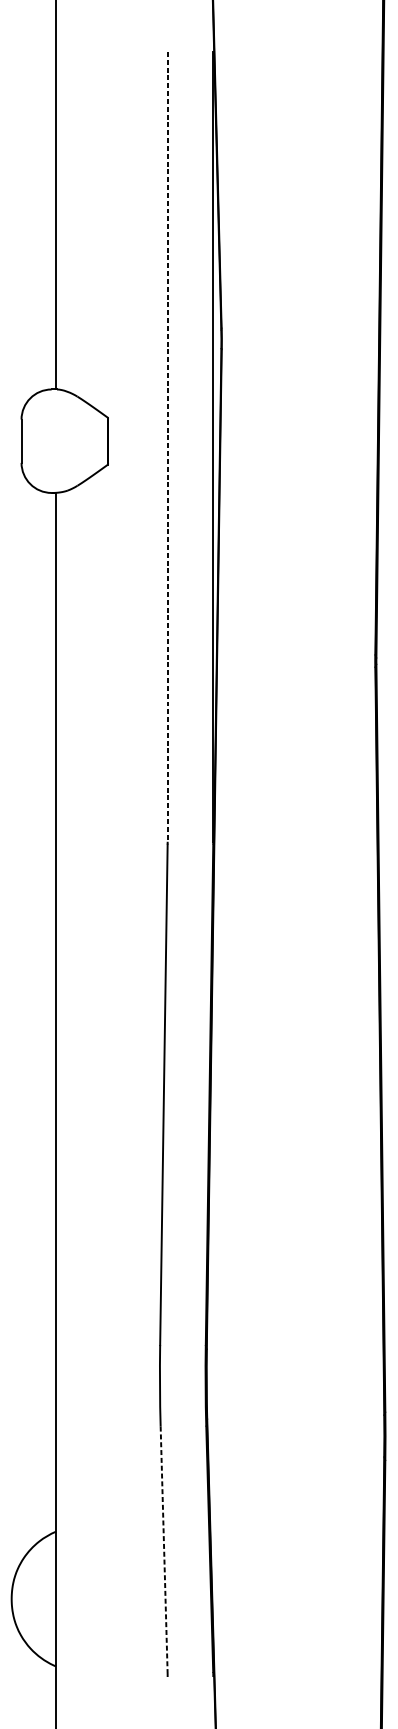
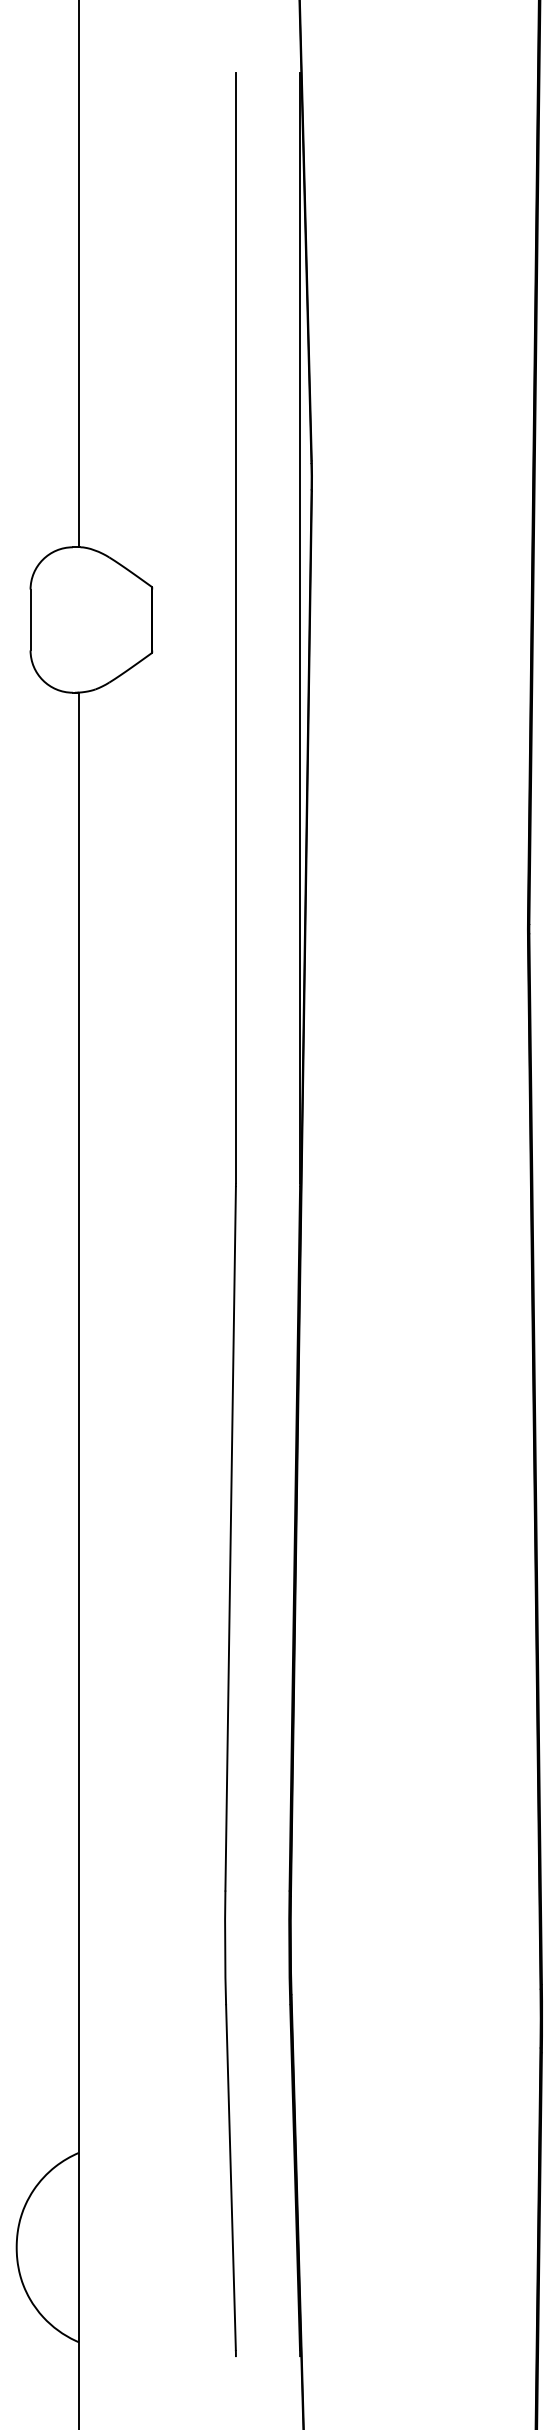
line: (167, 447) -> (235, 628), dashed -> solid
line: (163, 1549) -> (230, 2177), dashed -> solid

